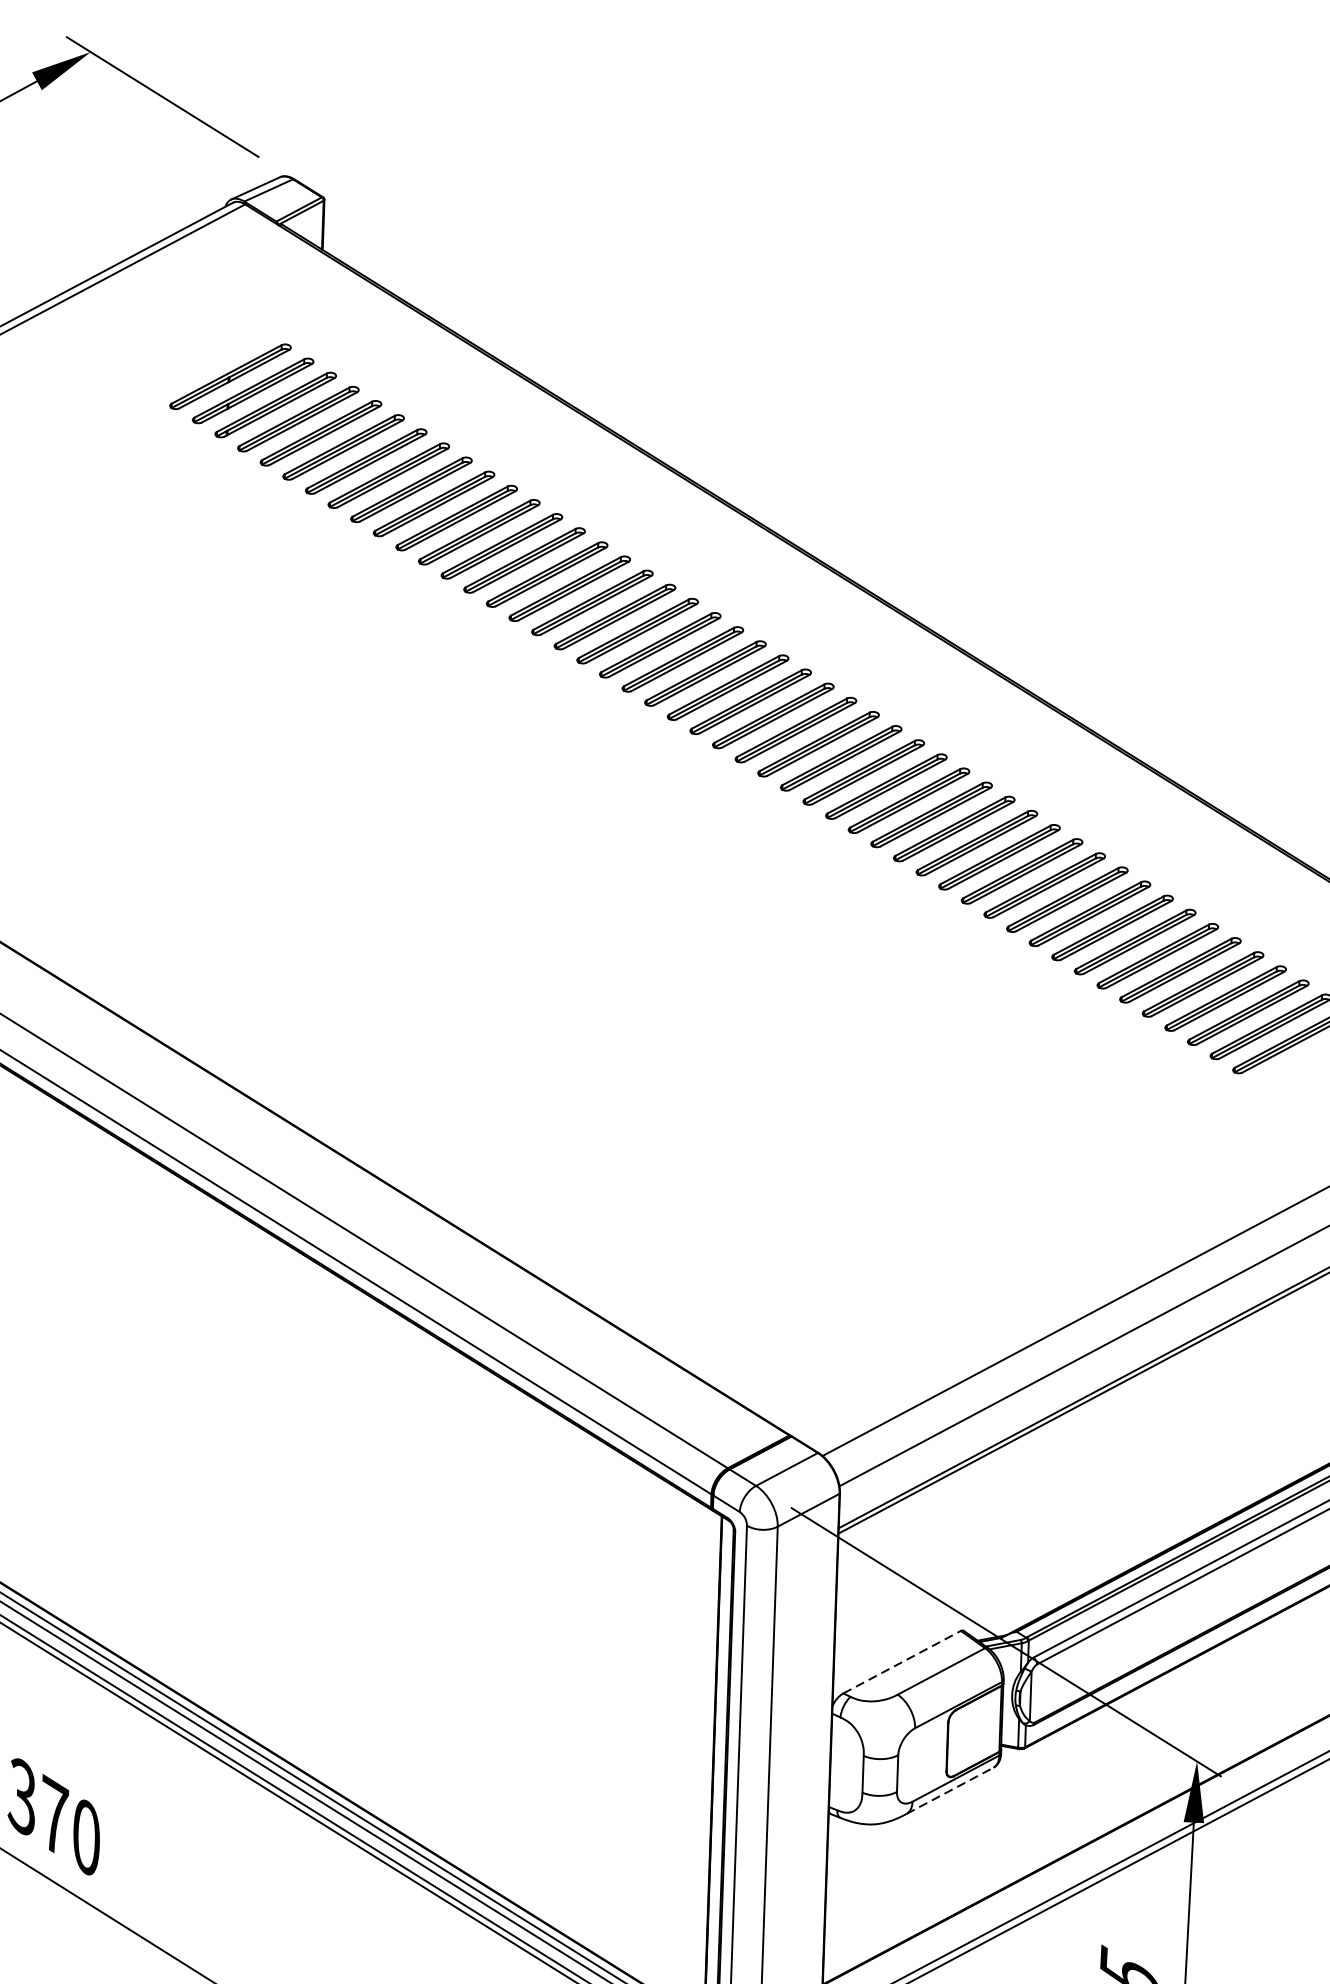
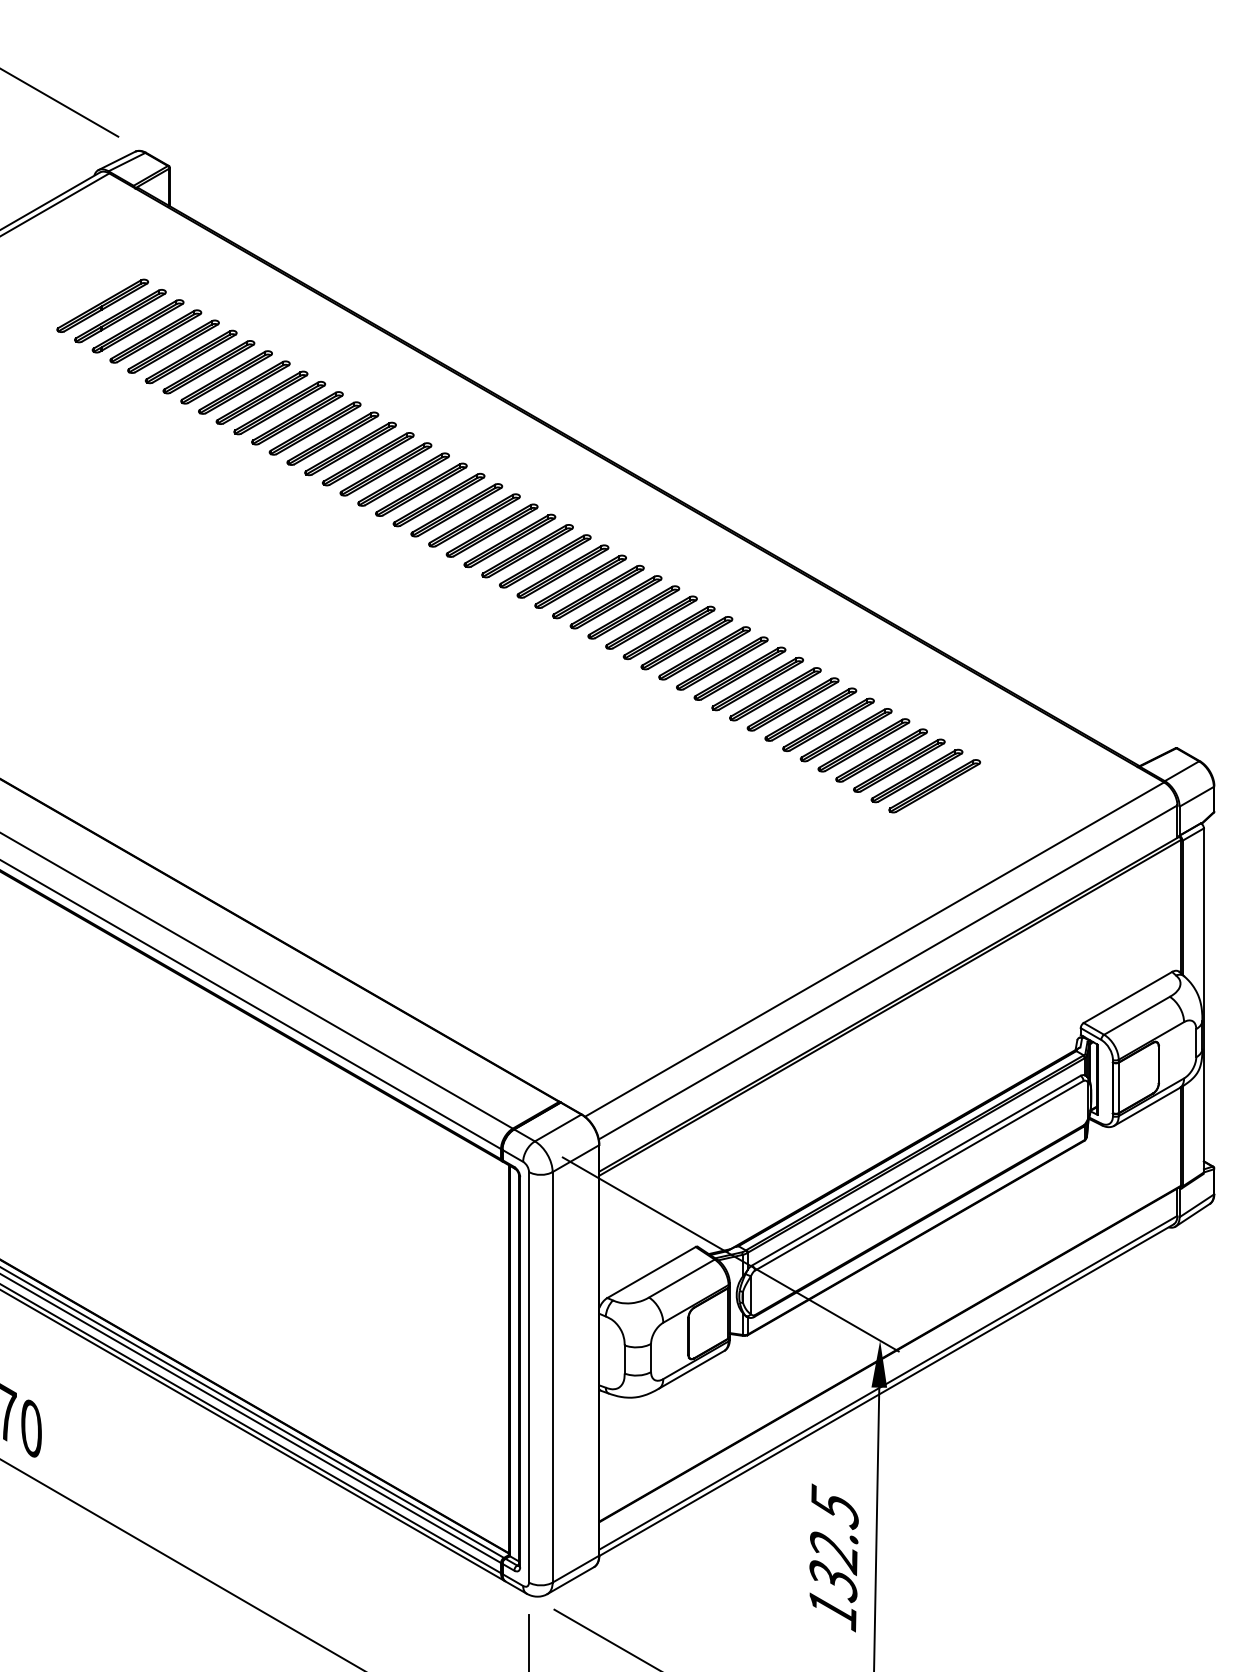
line: (902, 1662) -> (651, 1272), dashed -> solid
line: (949, 1790) -> (691, 1369), dashed -> solid

